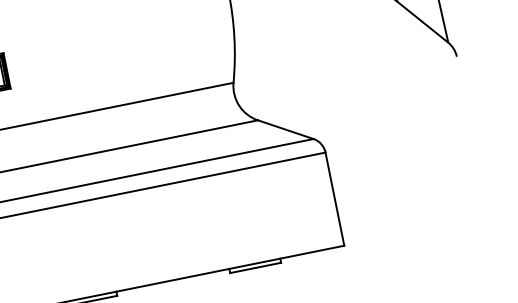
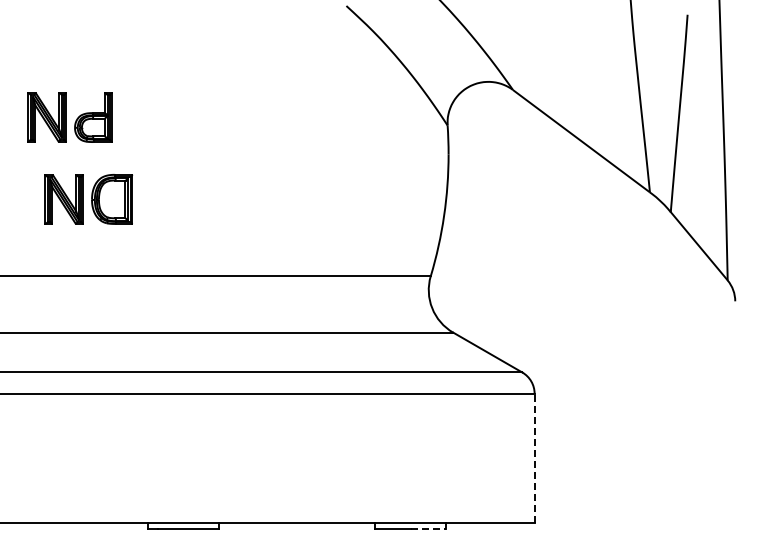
line: (334, 199) -> (534, 458), solid -> dashed
line: (268, 265) -> (428, 528), solid -> dashed

